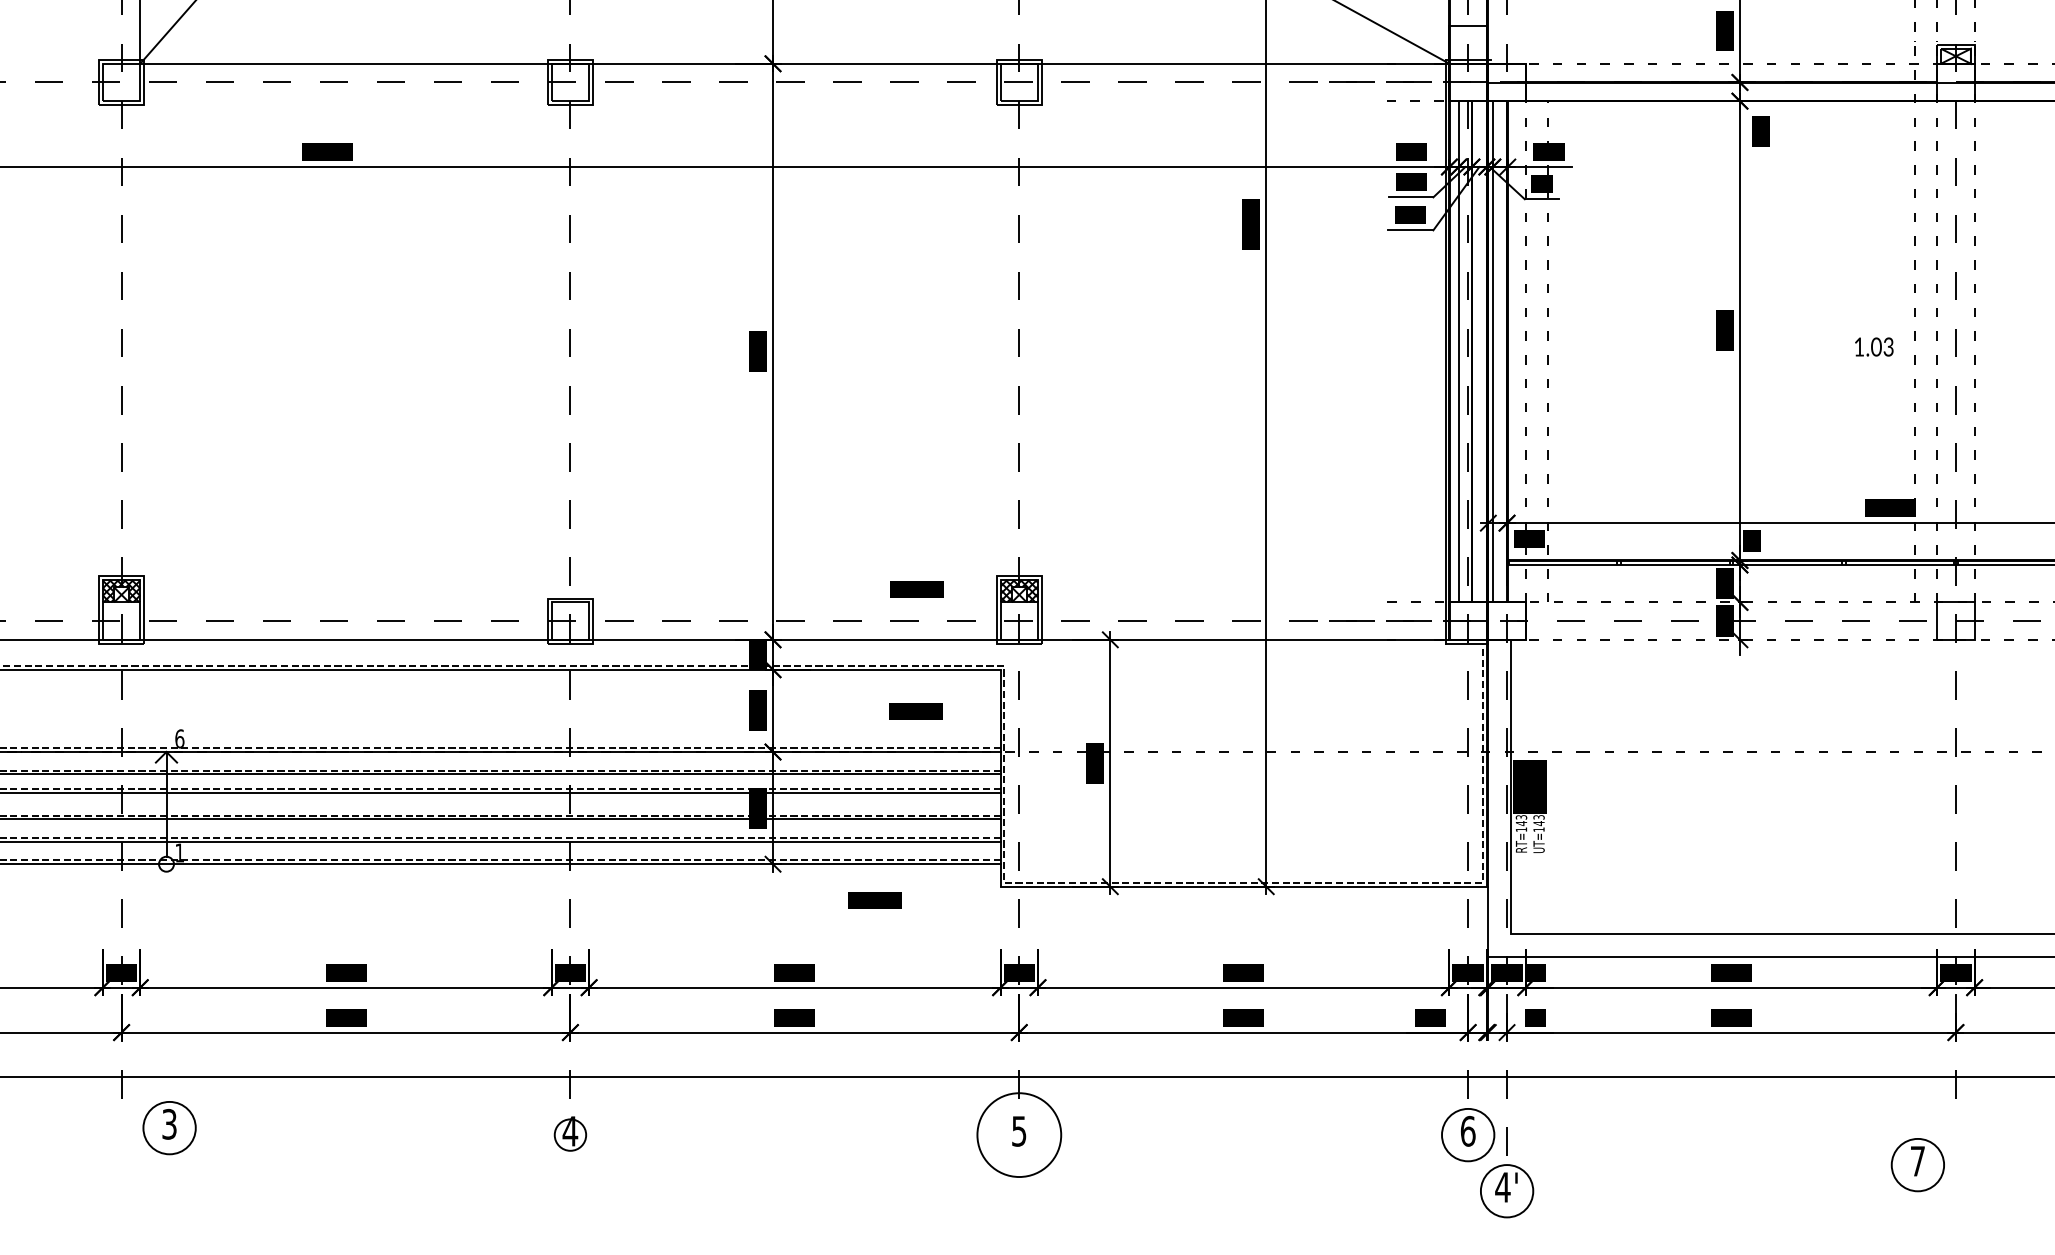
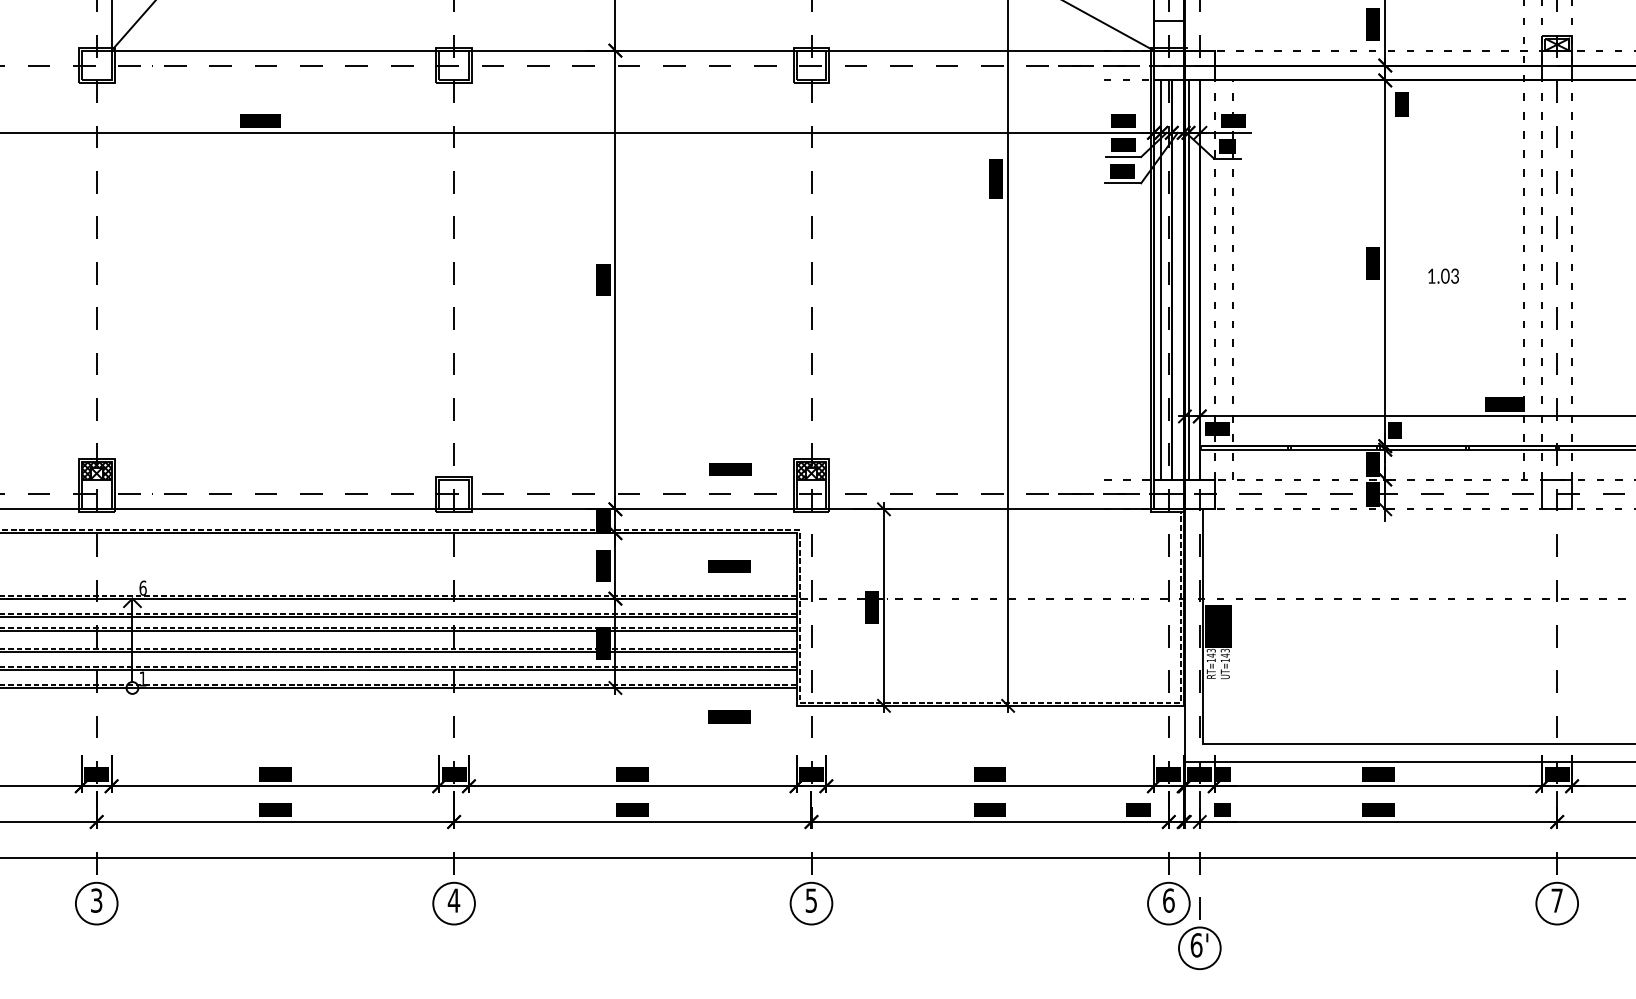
text: (1874, 346) -> (1443, 275), moved
text: (874, 900) -> (728, 716), moved
part: (169, 1128) -> (96, 903), moved
circle: (570, 1134) -> (454, 903), size x1.67
circle: (1019, 1134) -> (811, 903), size x0.62
part: (1917, 1165) -> (1556, 903), moved
text: (1502, 1187) -> (1196, 945), 4' -> 6'

